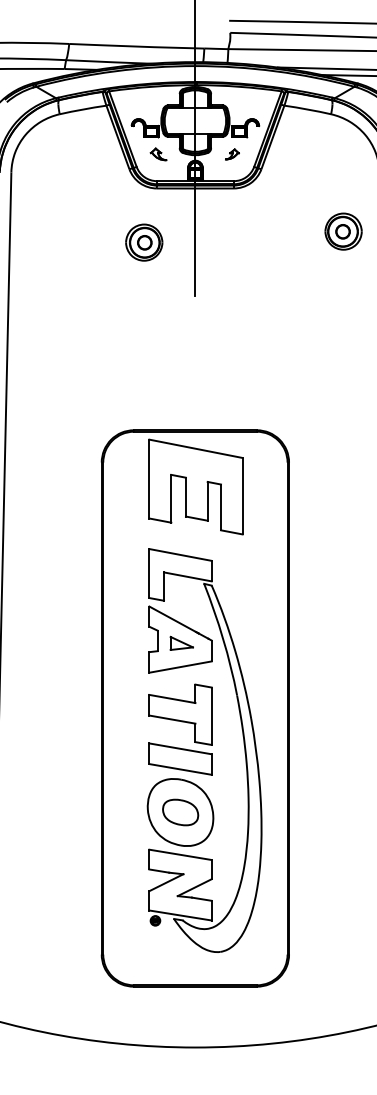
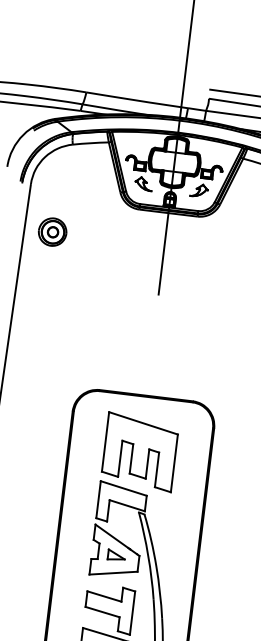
part: (158, 154) -> (143, 184), size x1.43
part: (232, 154) -> (199, 190), size x1.67
part: (144, 242) -> (52, 232), moved
part: (195, 486) -> (139, 451), moved

